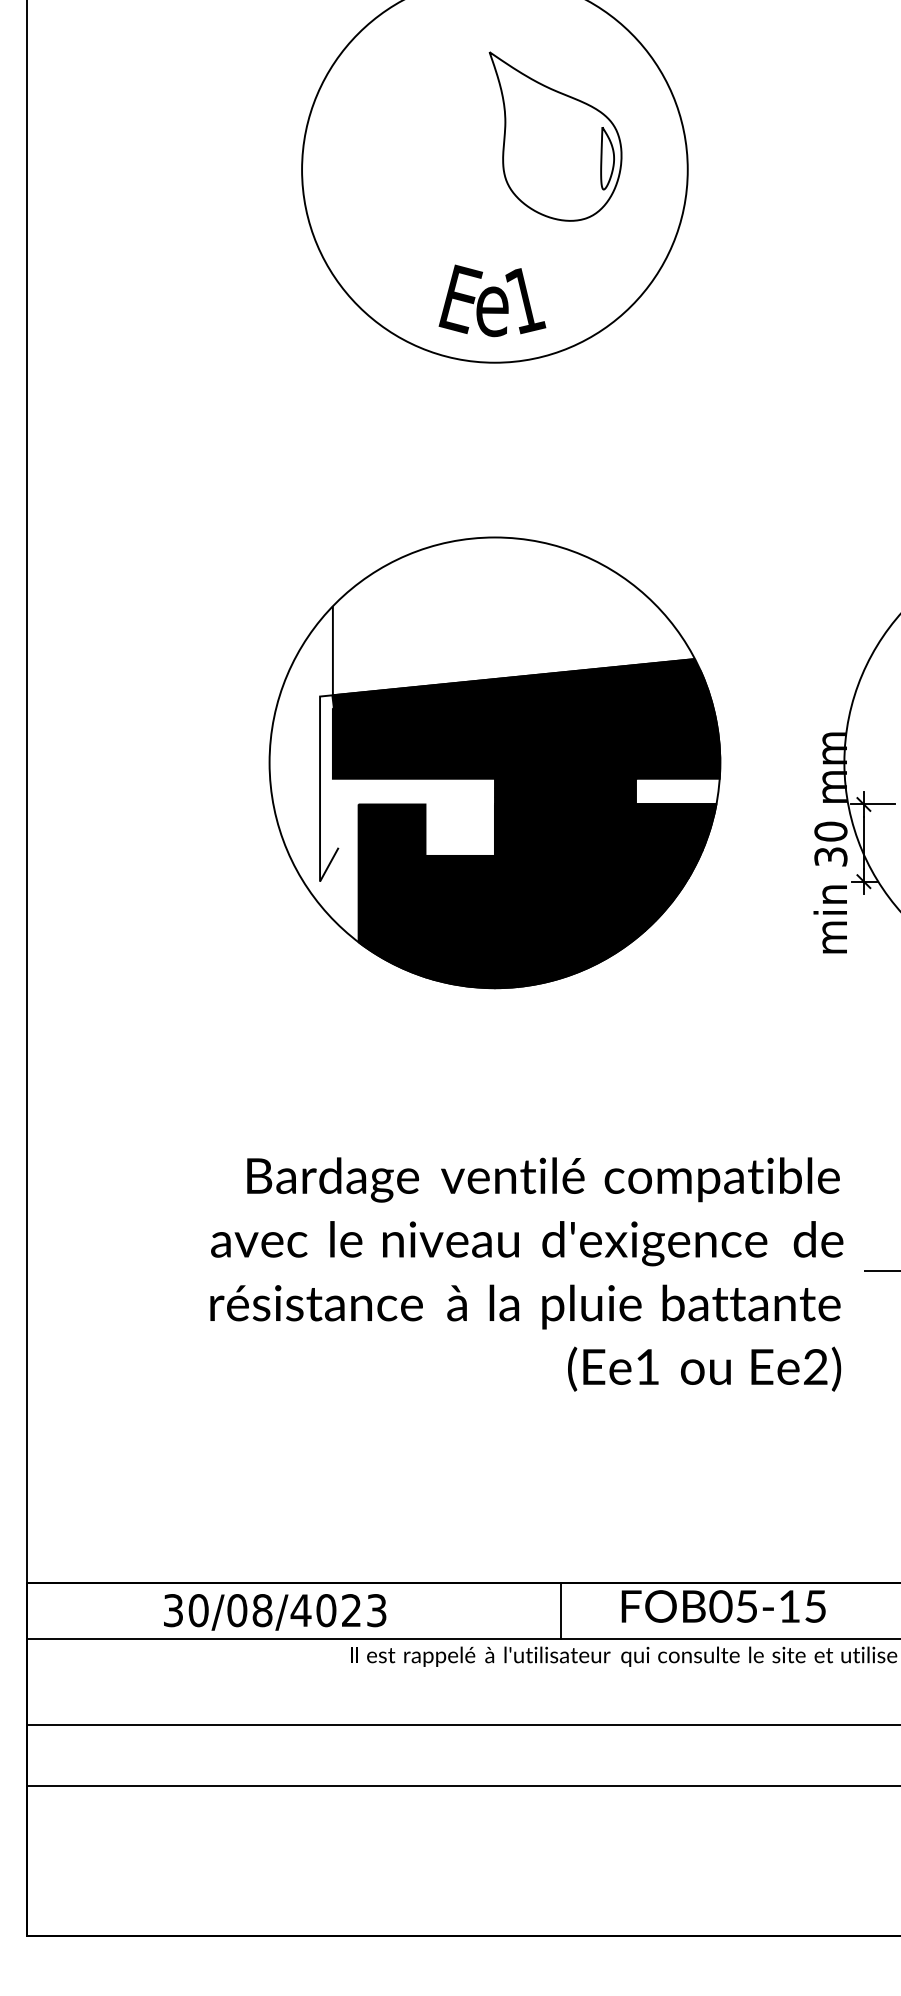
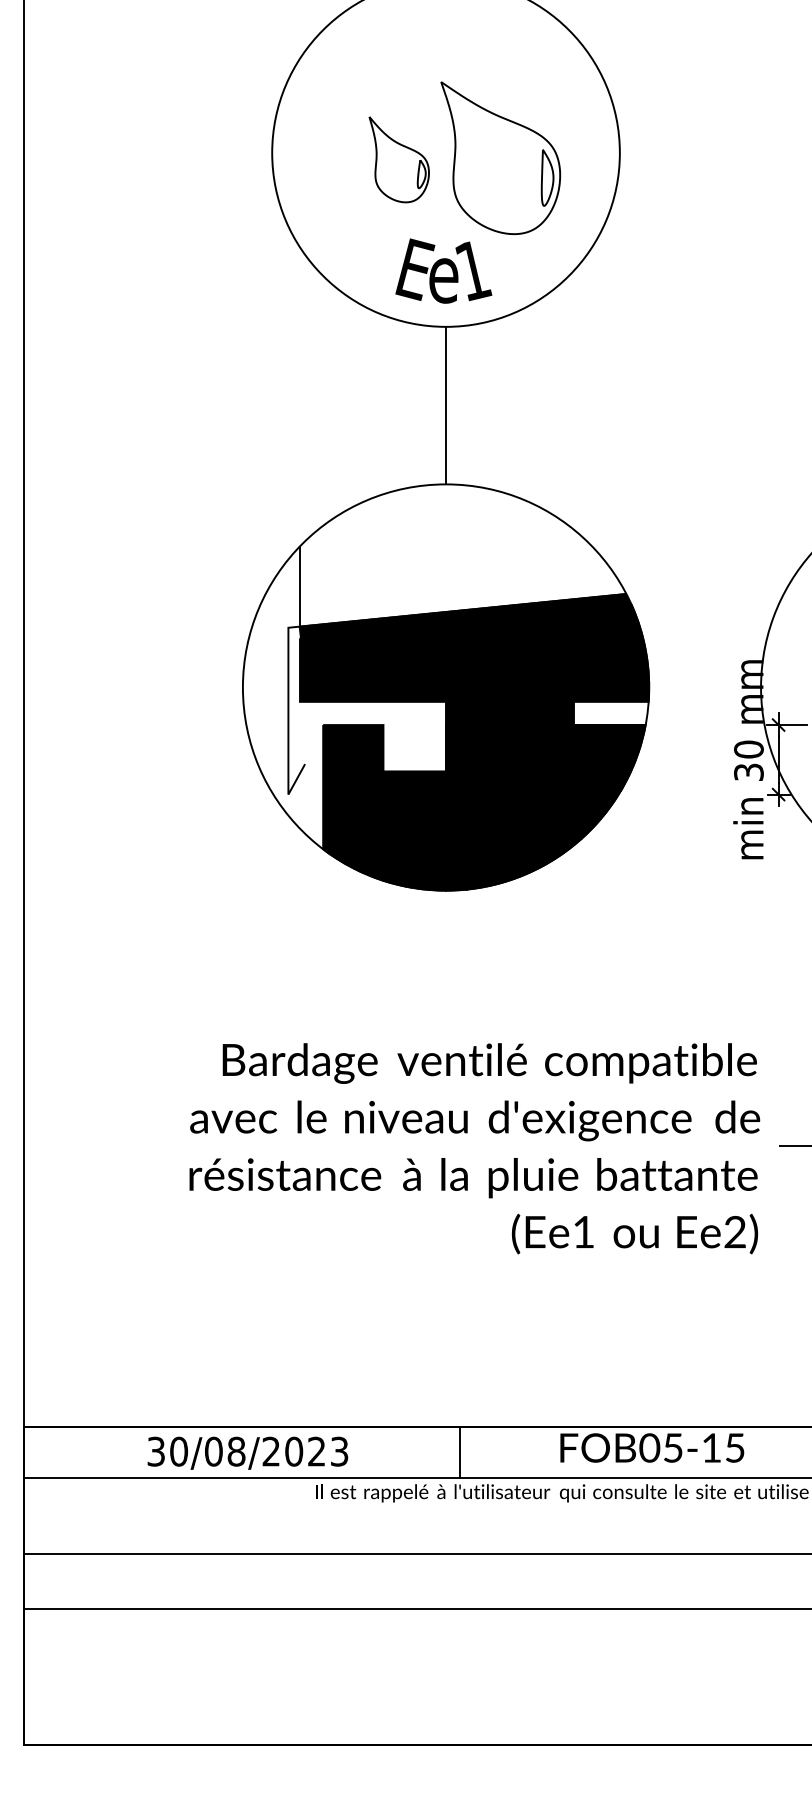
part: (555, 136) -> (500, 158), moved
part: (442, 177) -> (398, 159), added
line: (494, 449) -> (445, 405), added
text: (300, 1610) -> (270, 1451), 30/08/4023 -> 30/08/2023
line: (560, 1610) -> (460, 1451), moved

